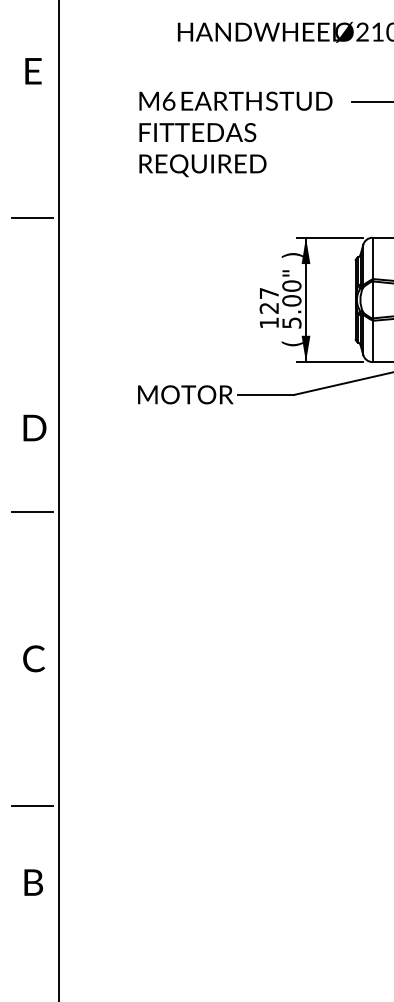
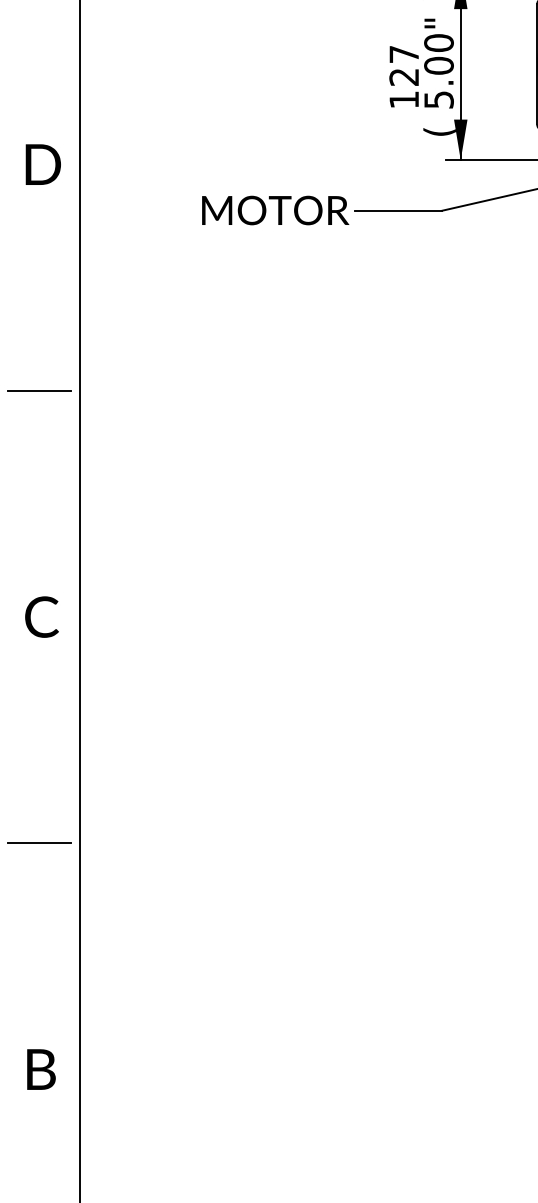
text: (34, 427) -> (42, 163), moved
text: (33, 882) -> (41, 1069), moved

